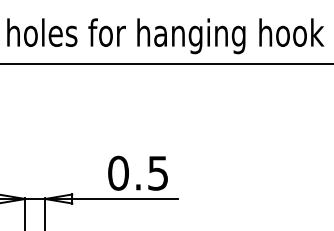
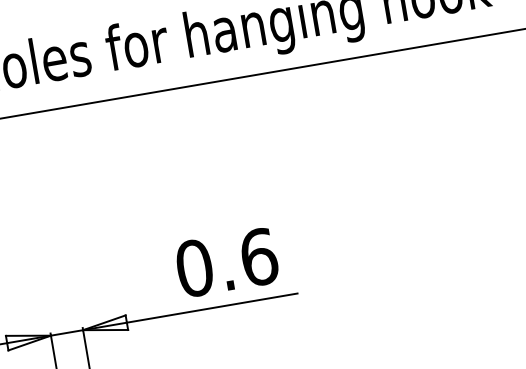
text: (158, 172) -> (259, 255), 0.5 -> 0.6

